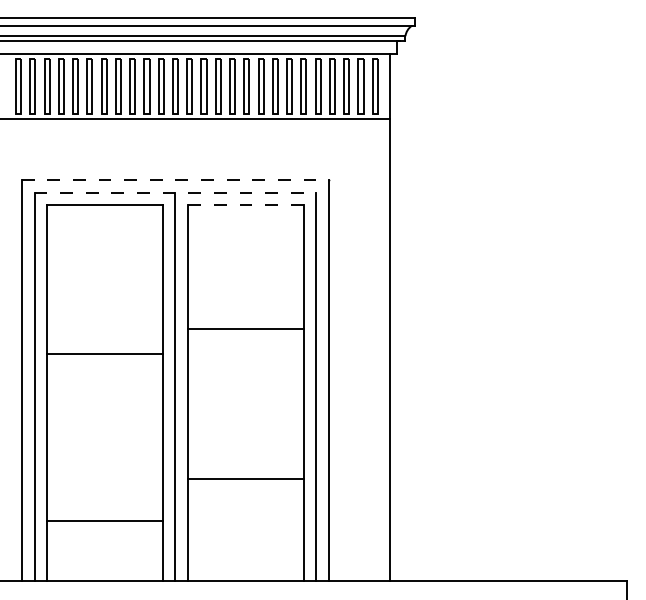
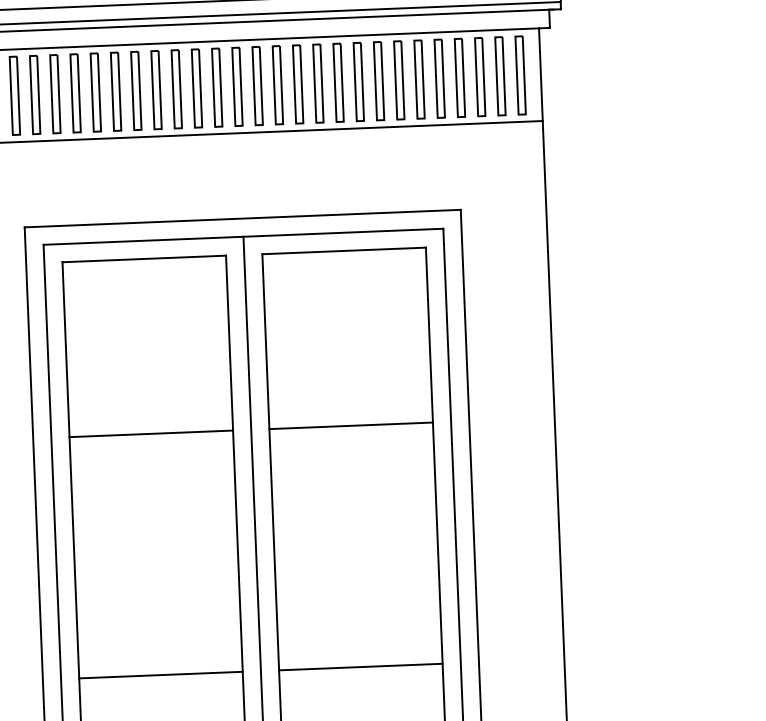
line: (175, 179) -> (242, 218), dashed -> solid
line: (175, 192) -> (243, 236), dashed -> solid
line: (245, 205) -> (343, 251), dashed -> solid
line: (104, 353) -> (150, 433), moved
line: (245, 478) -> (360, 666), moved
line: (104, 520) -> (160, 674), moved

